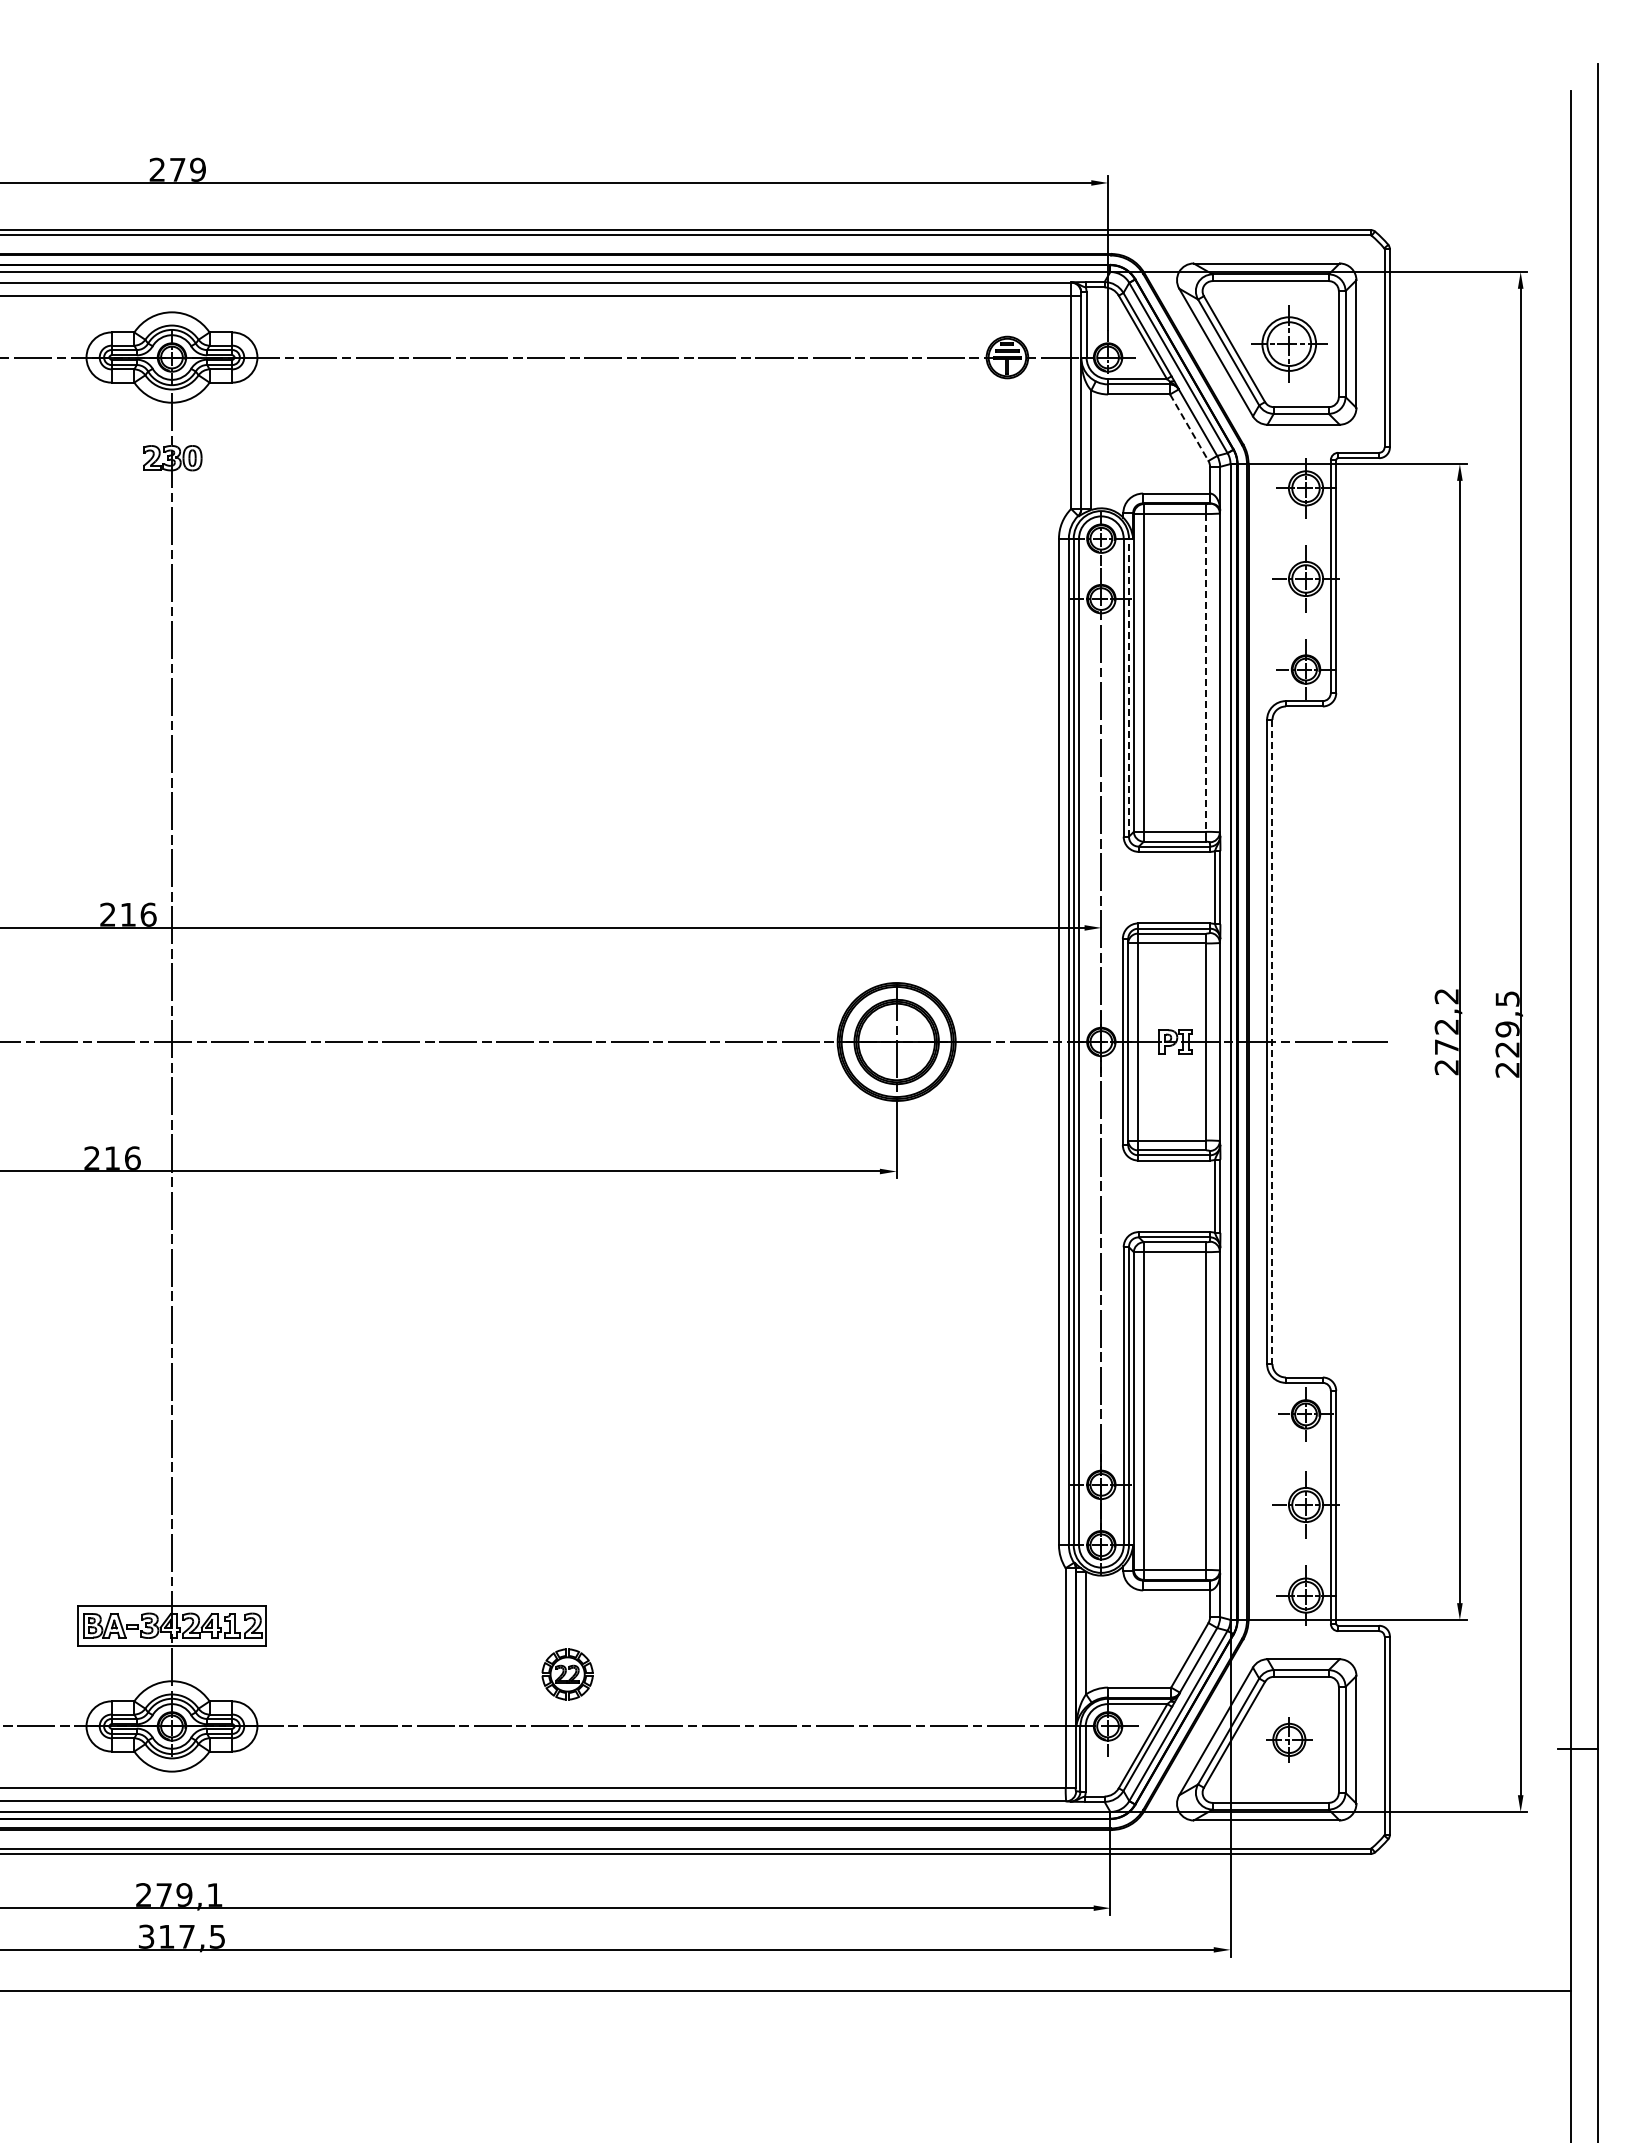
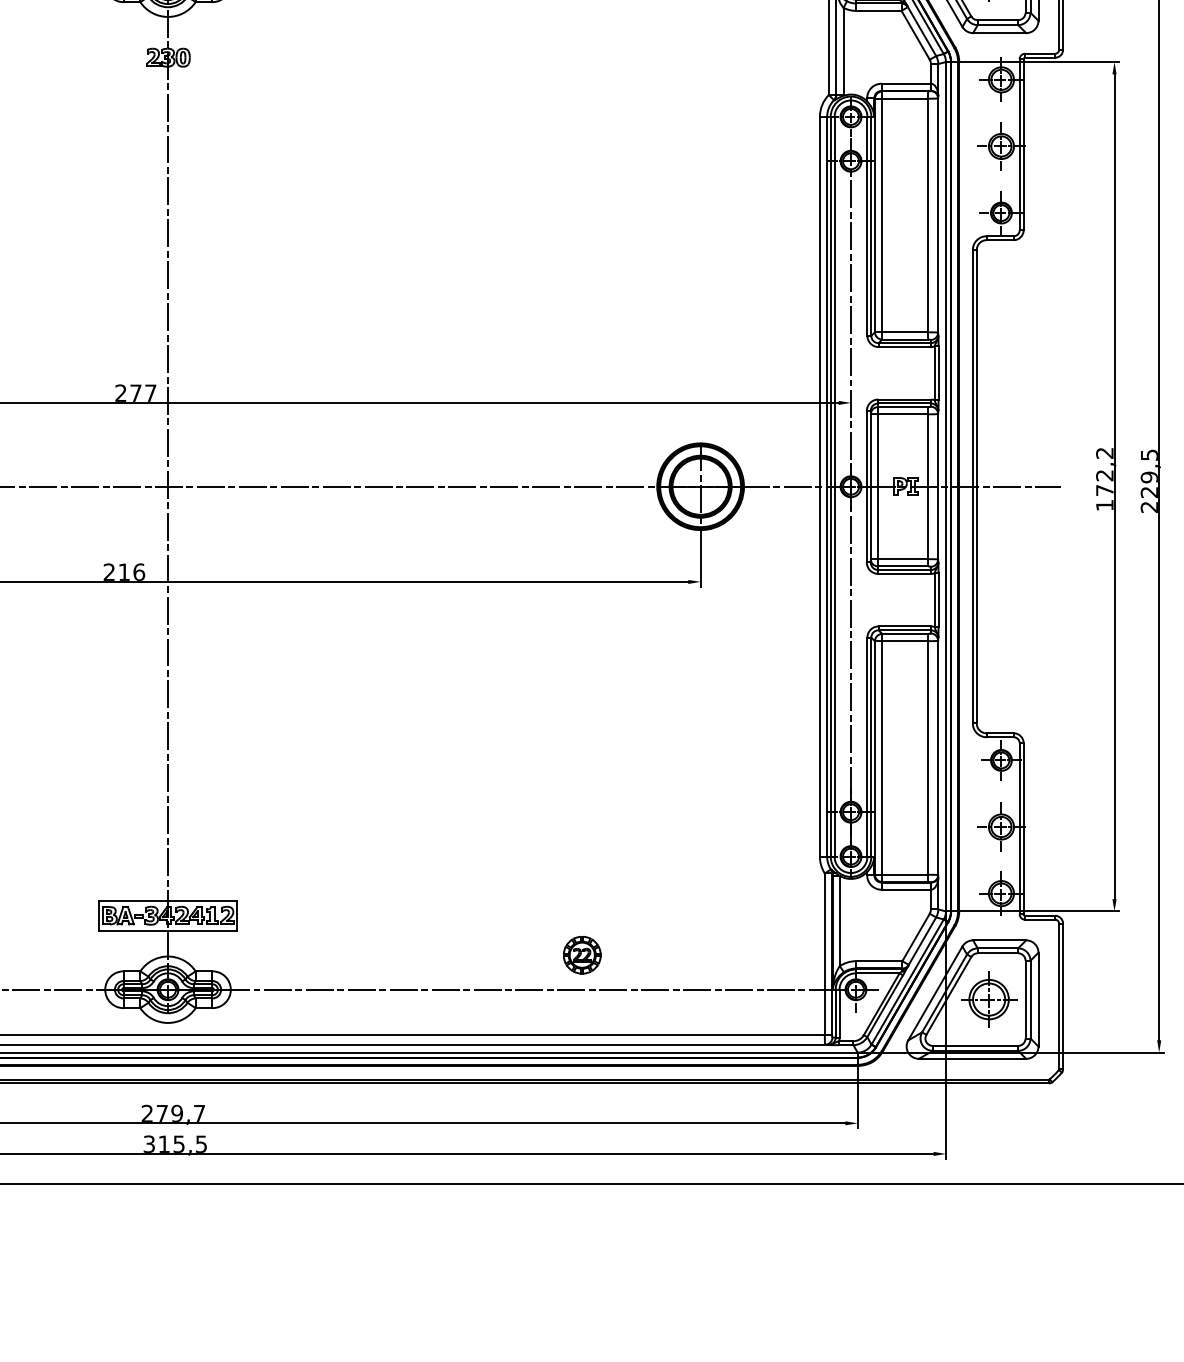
line: (1189, 428) -> (915, 35), dashed -> solid
line: (1206, 672) -> (928, 215), dashed -> solid
line: (1128, 687) -> (870, 226), dashed -> solid
text: (138, 914) -> (143, 393), 216 -> 277
line: (1272, 1042) -> (976, 487), dashed -> solid
text: (1446, 1067) -> (1104, 505), 272,2 -> 172,2
part: (567, 1674) -> (582, 955), moved
part: (1289, 1739) -> (989, 999), size x1.67
text: (214, 1894) -> (199, 1113), 279,1 -> 279,7
text: (186, 1936) -> (178, 1144), 317,5 -> 315,5

